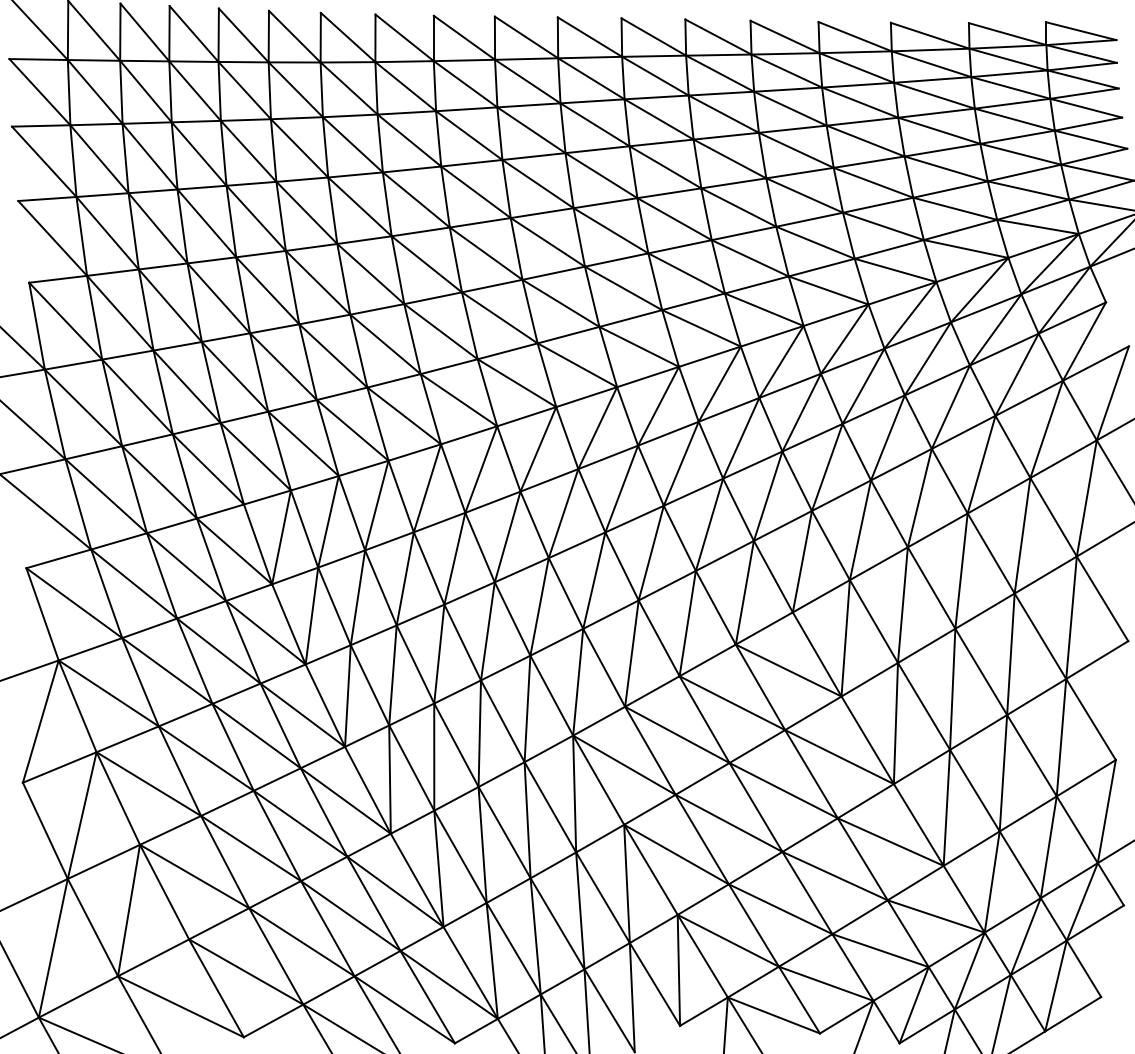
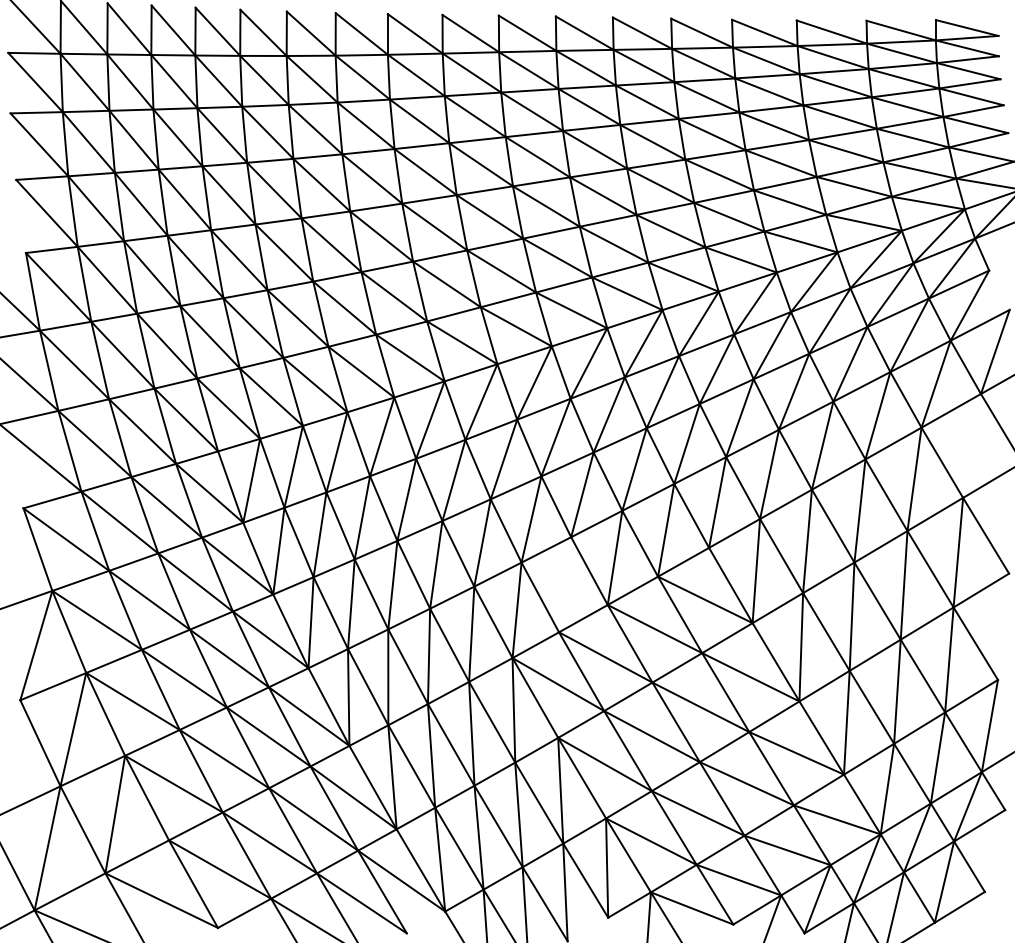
line: (1086, 498) -> (971, 446), removed
line: (631, 653) -> (564, 584), removed
line: (475, 1030) -> (425, 921), removed

